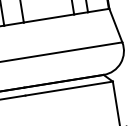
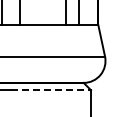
line: (68, 89) -> (50, 90), solid -> dashed

